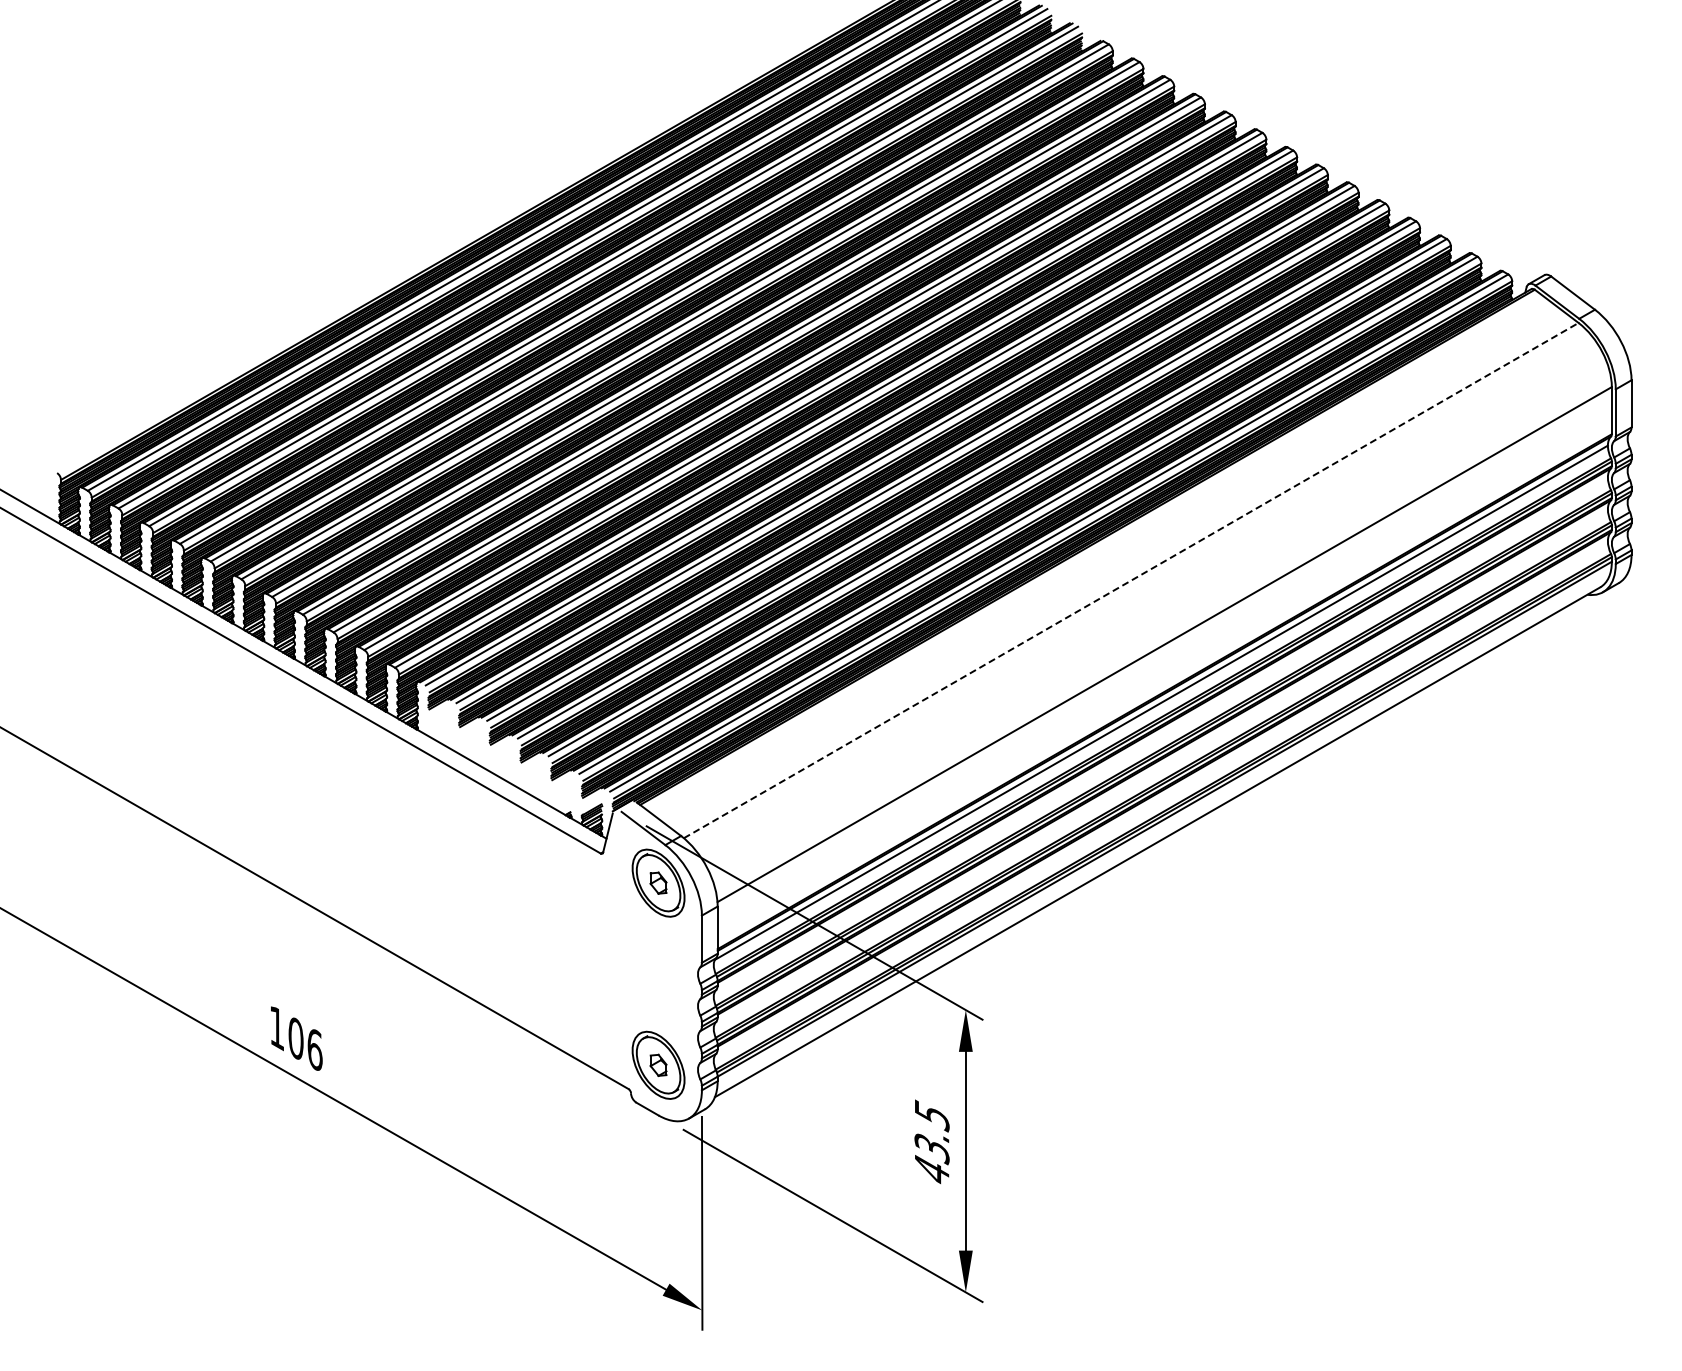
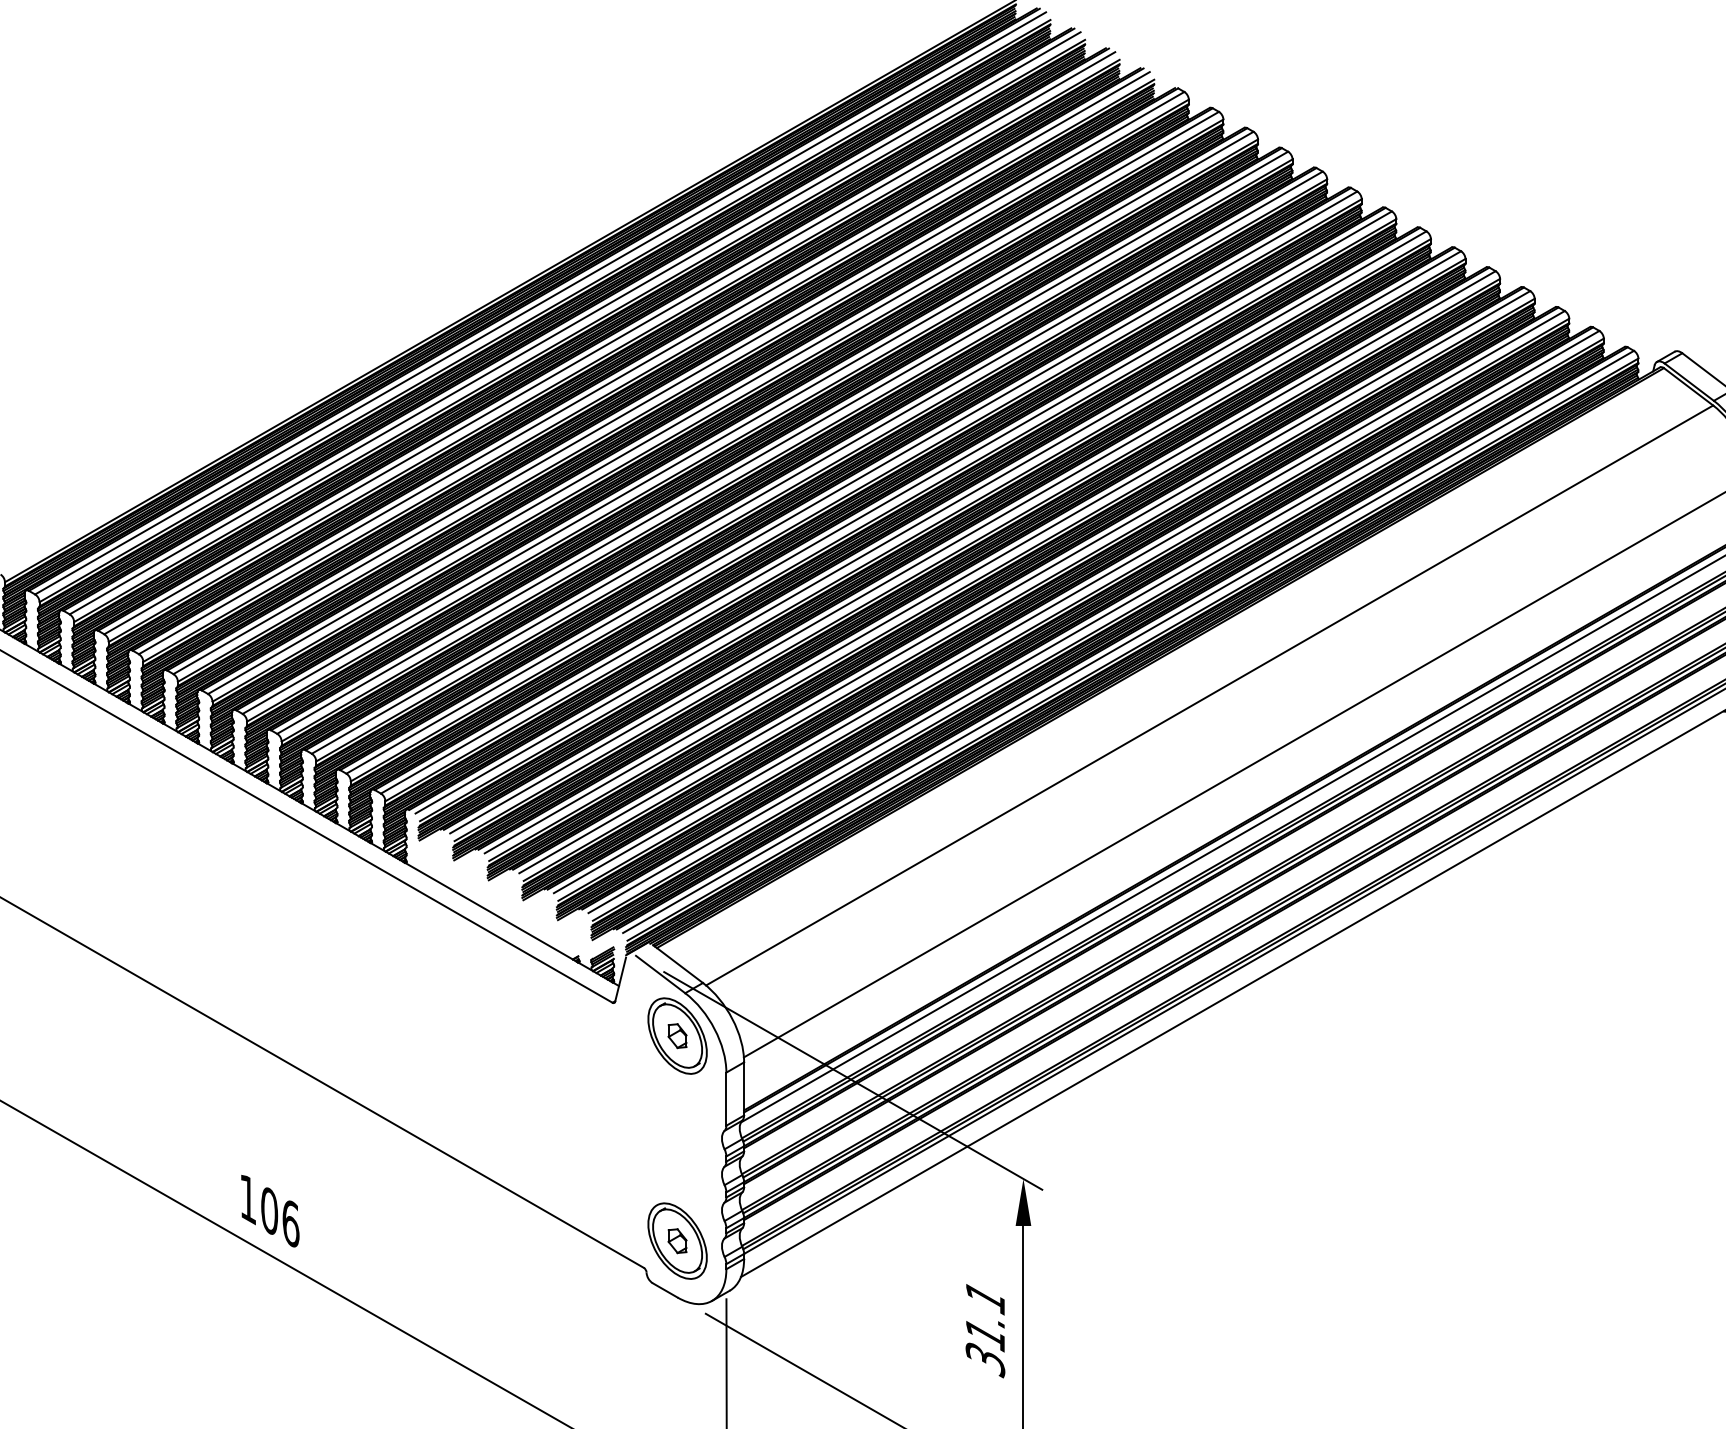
line: (1131, 580) -> (1209, 695), dashed -> solid
text: (931, 1143) -> (984, 1329), 43.5 -> 31.1

